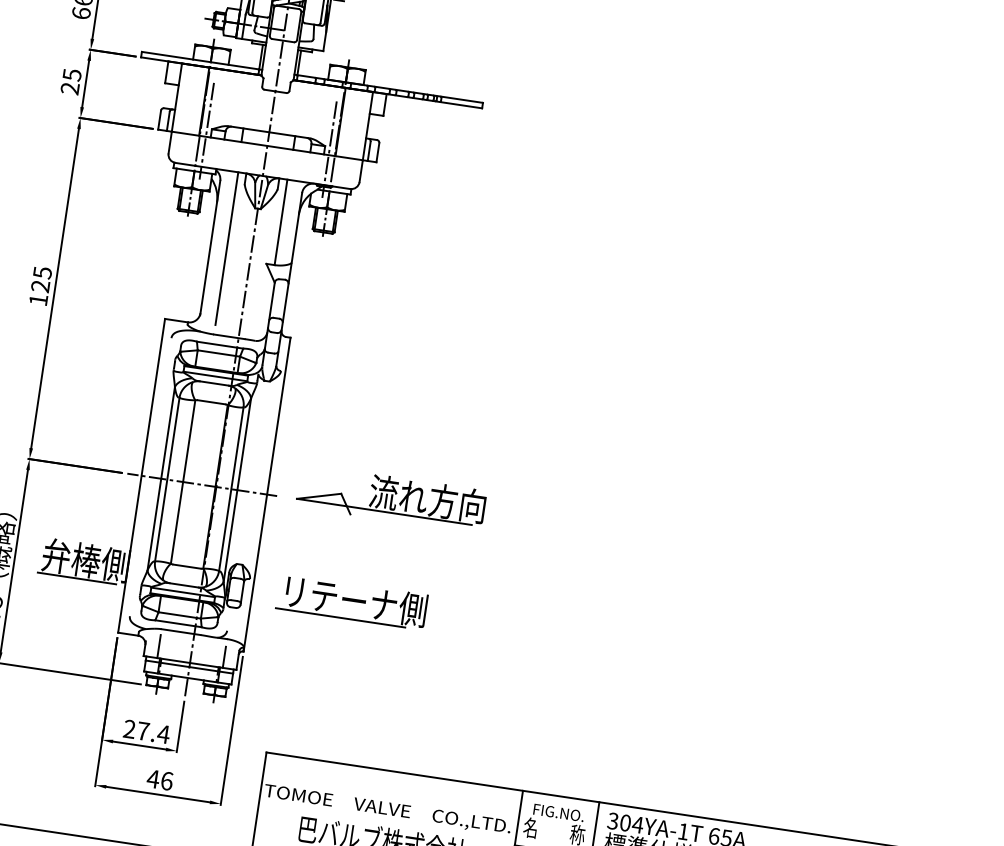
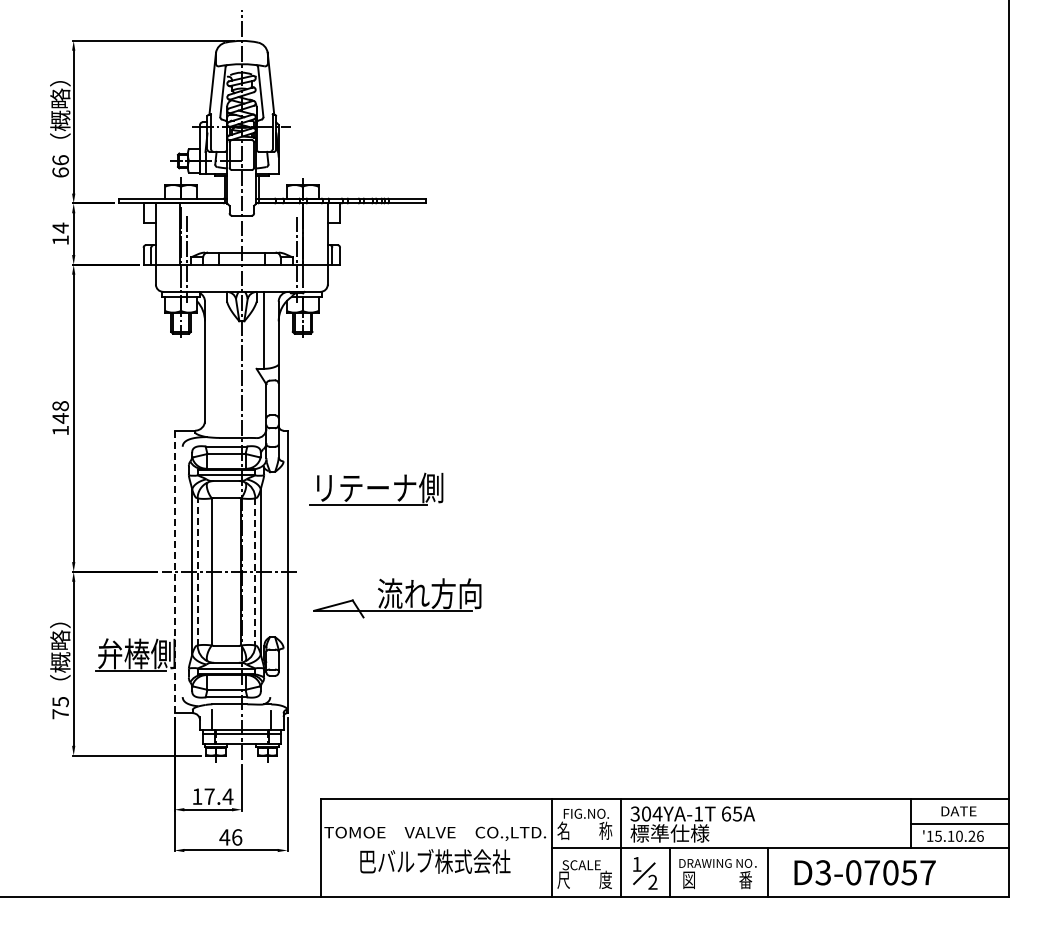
text: (71, 81) -> (60, 233), 25 -> 14
line: (226, 248) -> (219, 360), removed
text: (41, 279) -> (60, 412), 125 -> 148
line: (141, 476) -> (174, 572), solid -> dashed
line: (167, 479) -> (197, 571), solid -> dashed
line: (231, 488) -> (255, 571), solid -> dashed
part: (391, 499) -> (397, 598), moved
part: (352, 601) -> (376, 488), moved
text: (129, 729) -> (197, 796), 27.4 -> 17.4

